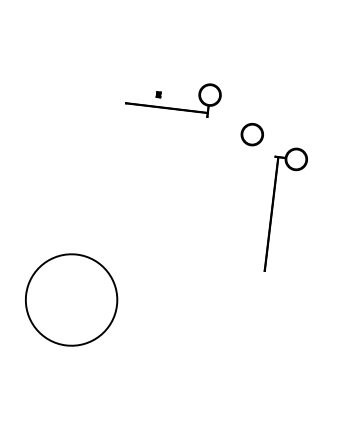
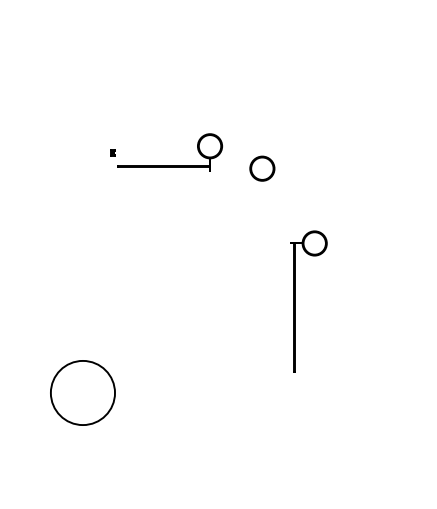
part: (158, 94) -> (112, 152), moved
circle: (252, 134) -> (262, 168), moved
part: (273, 208) -> (295, 301), moved
circle: (71, 299) -> (82, 392), size x0.62

